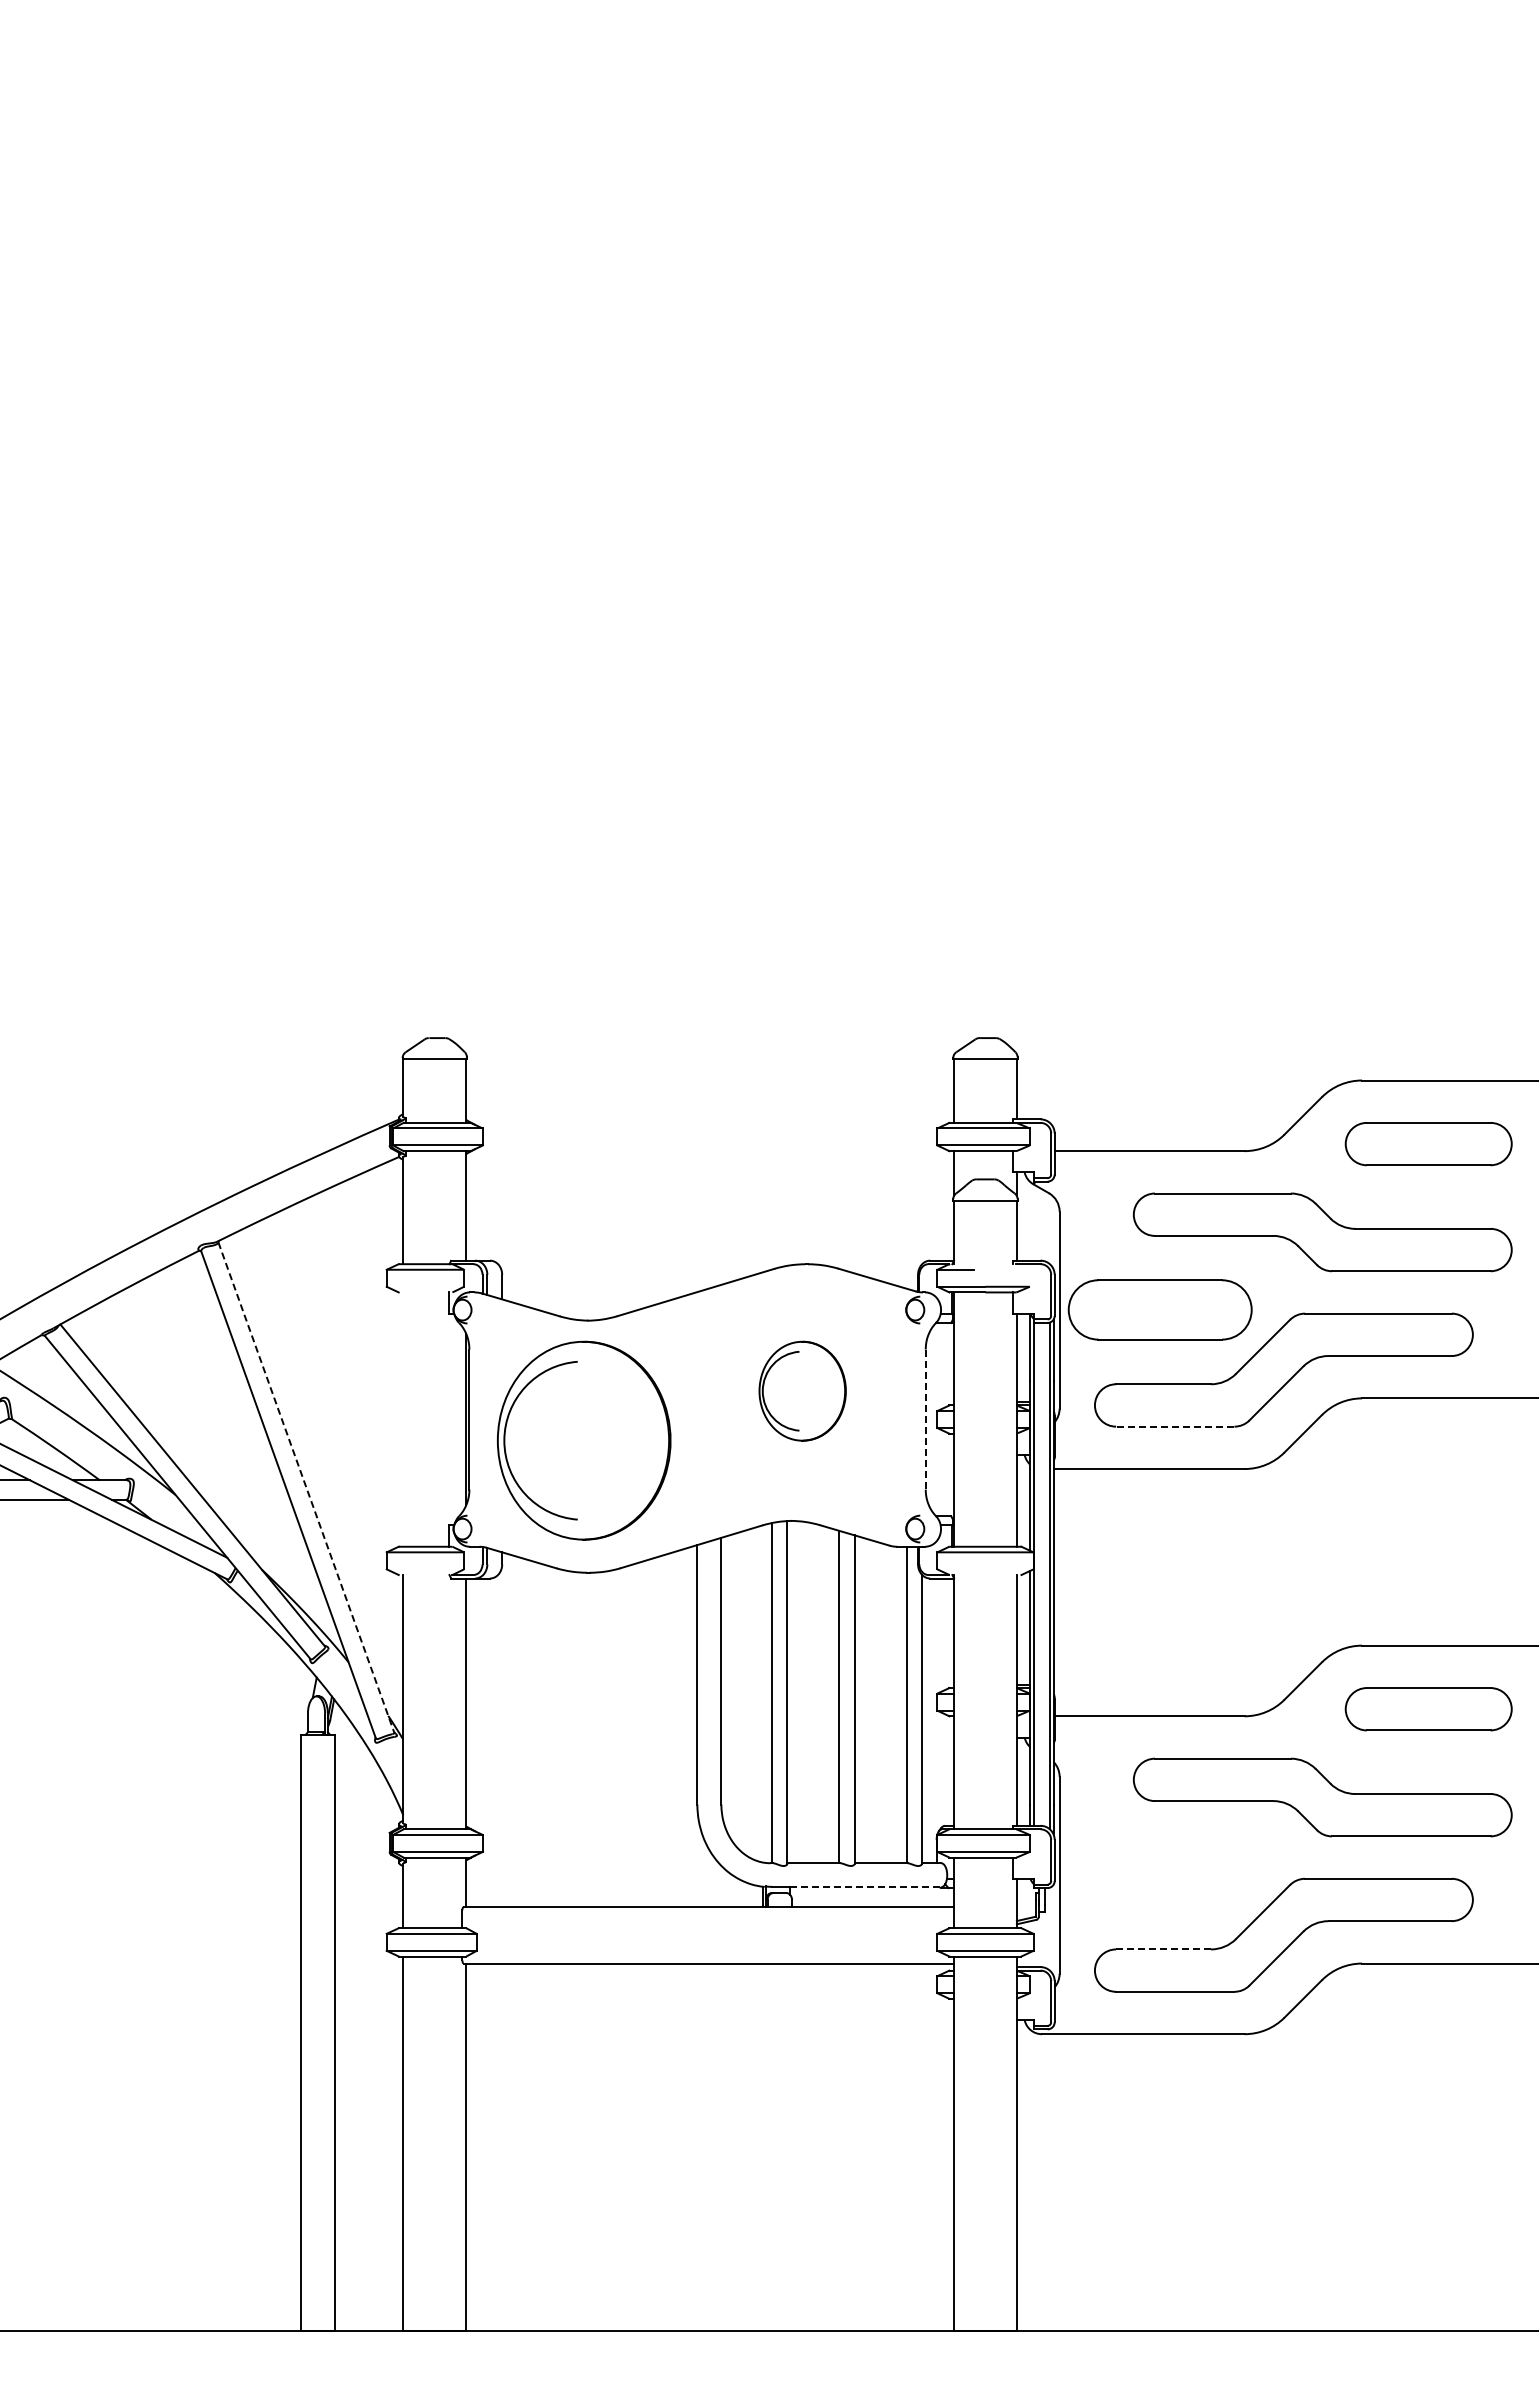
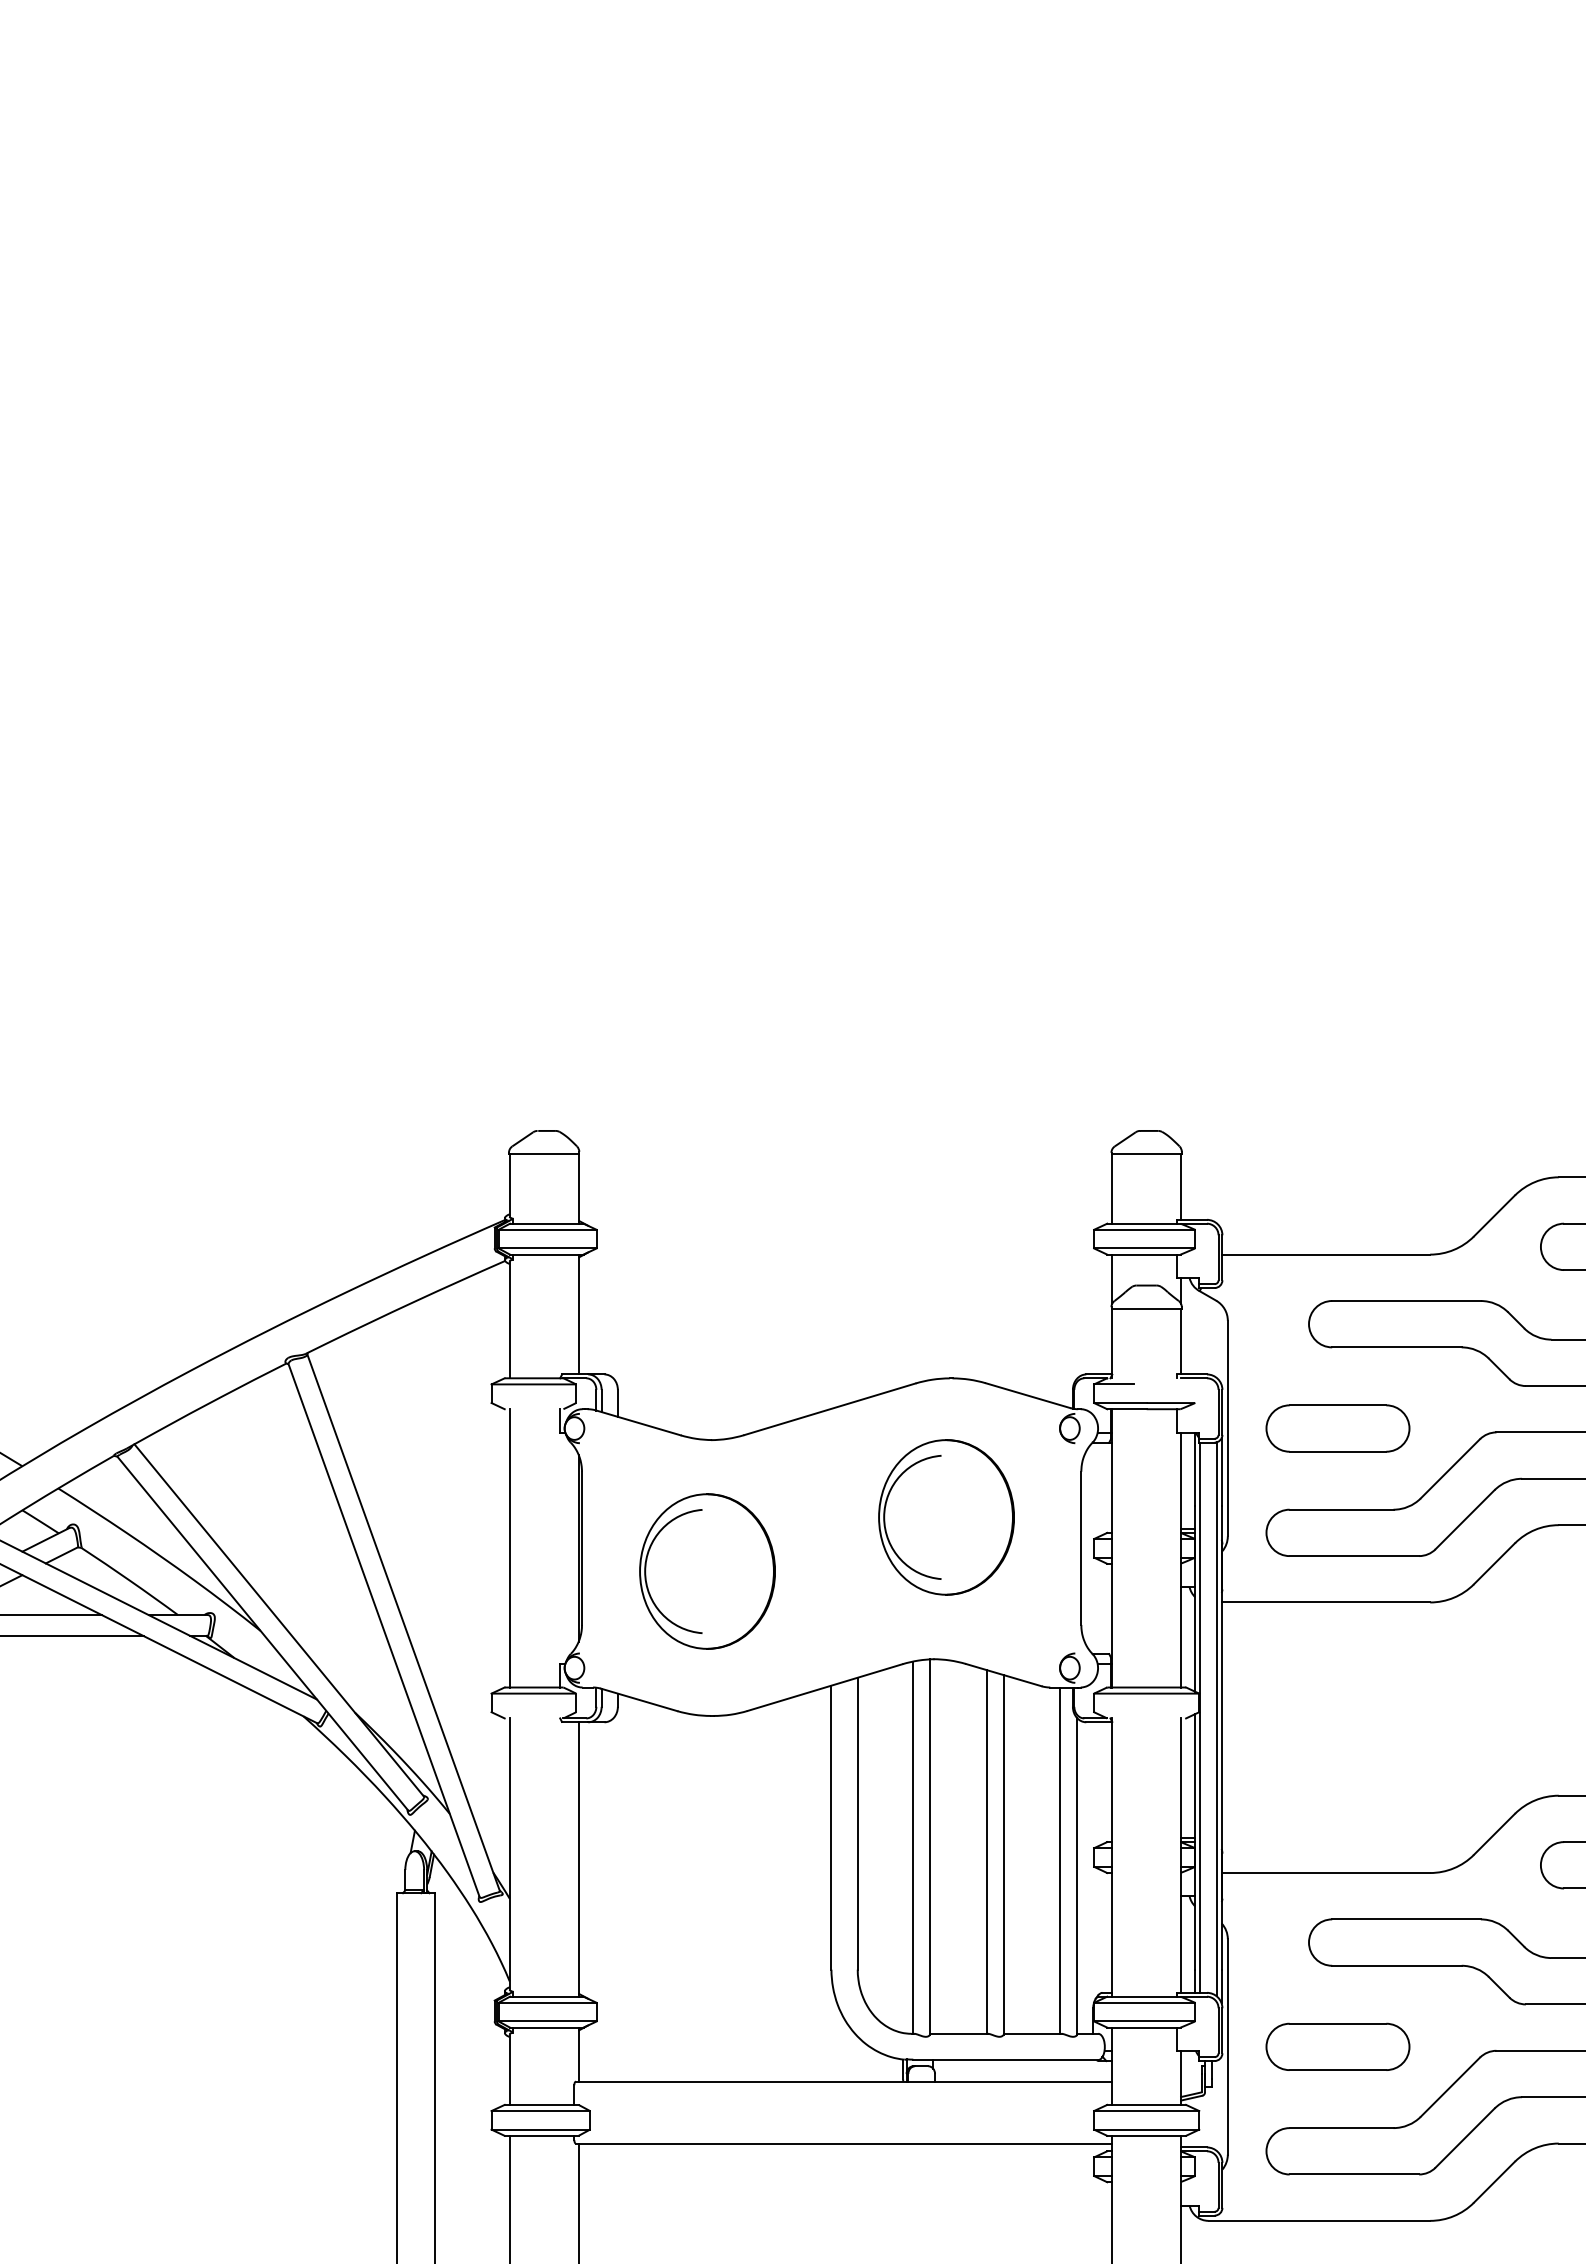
part: (1160, 1310) -> (1338, 1428), size x0.71
part: (802, 1390) -> (946, 1516), size x1.43
line: (403, 1419) -> (509, 1548), added
line: (925, 1420) -> (1081, 1549), dashed -> solid
line: (1174, 1426) -> (1353, 1555), dashed -> solid
part: (583, 1440) -> (706, 1571), size x0.71
line: (306, 1487) -> (403, 1622), dashed -> solid
part: (1160, 1875) -> (1338, 2047), added
line: (866, 1887) -> (1016, 2060), dashed -> solid
line: (1164, 1949) -> (1342, 2128), dashed -> solid

